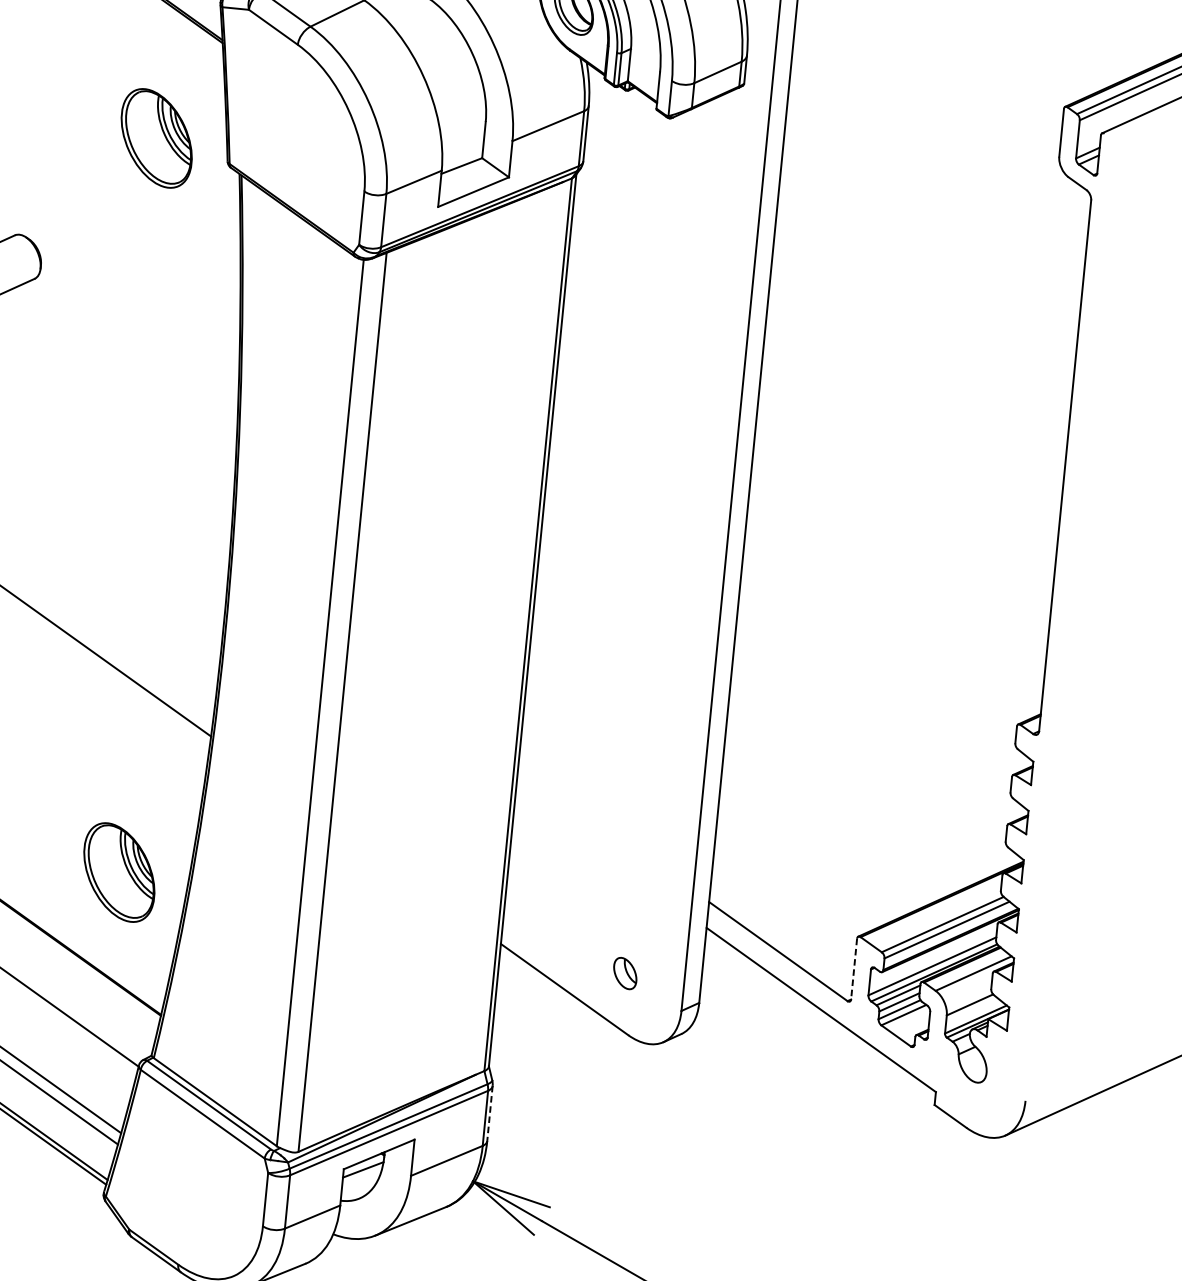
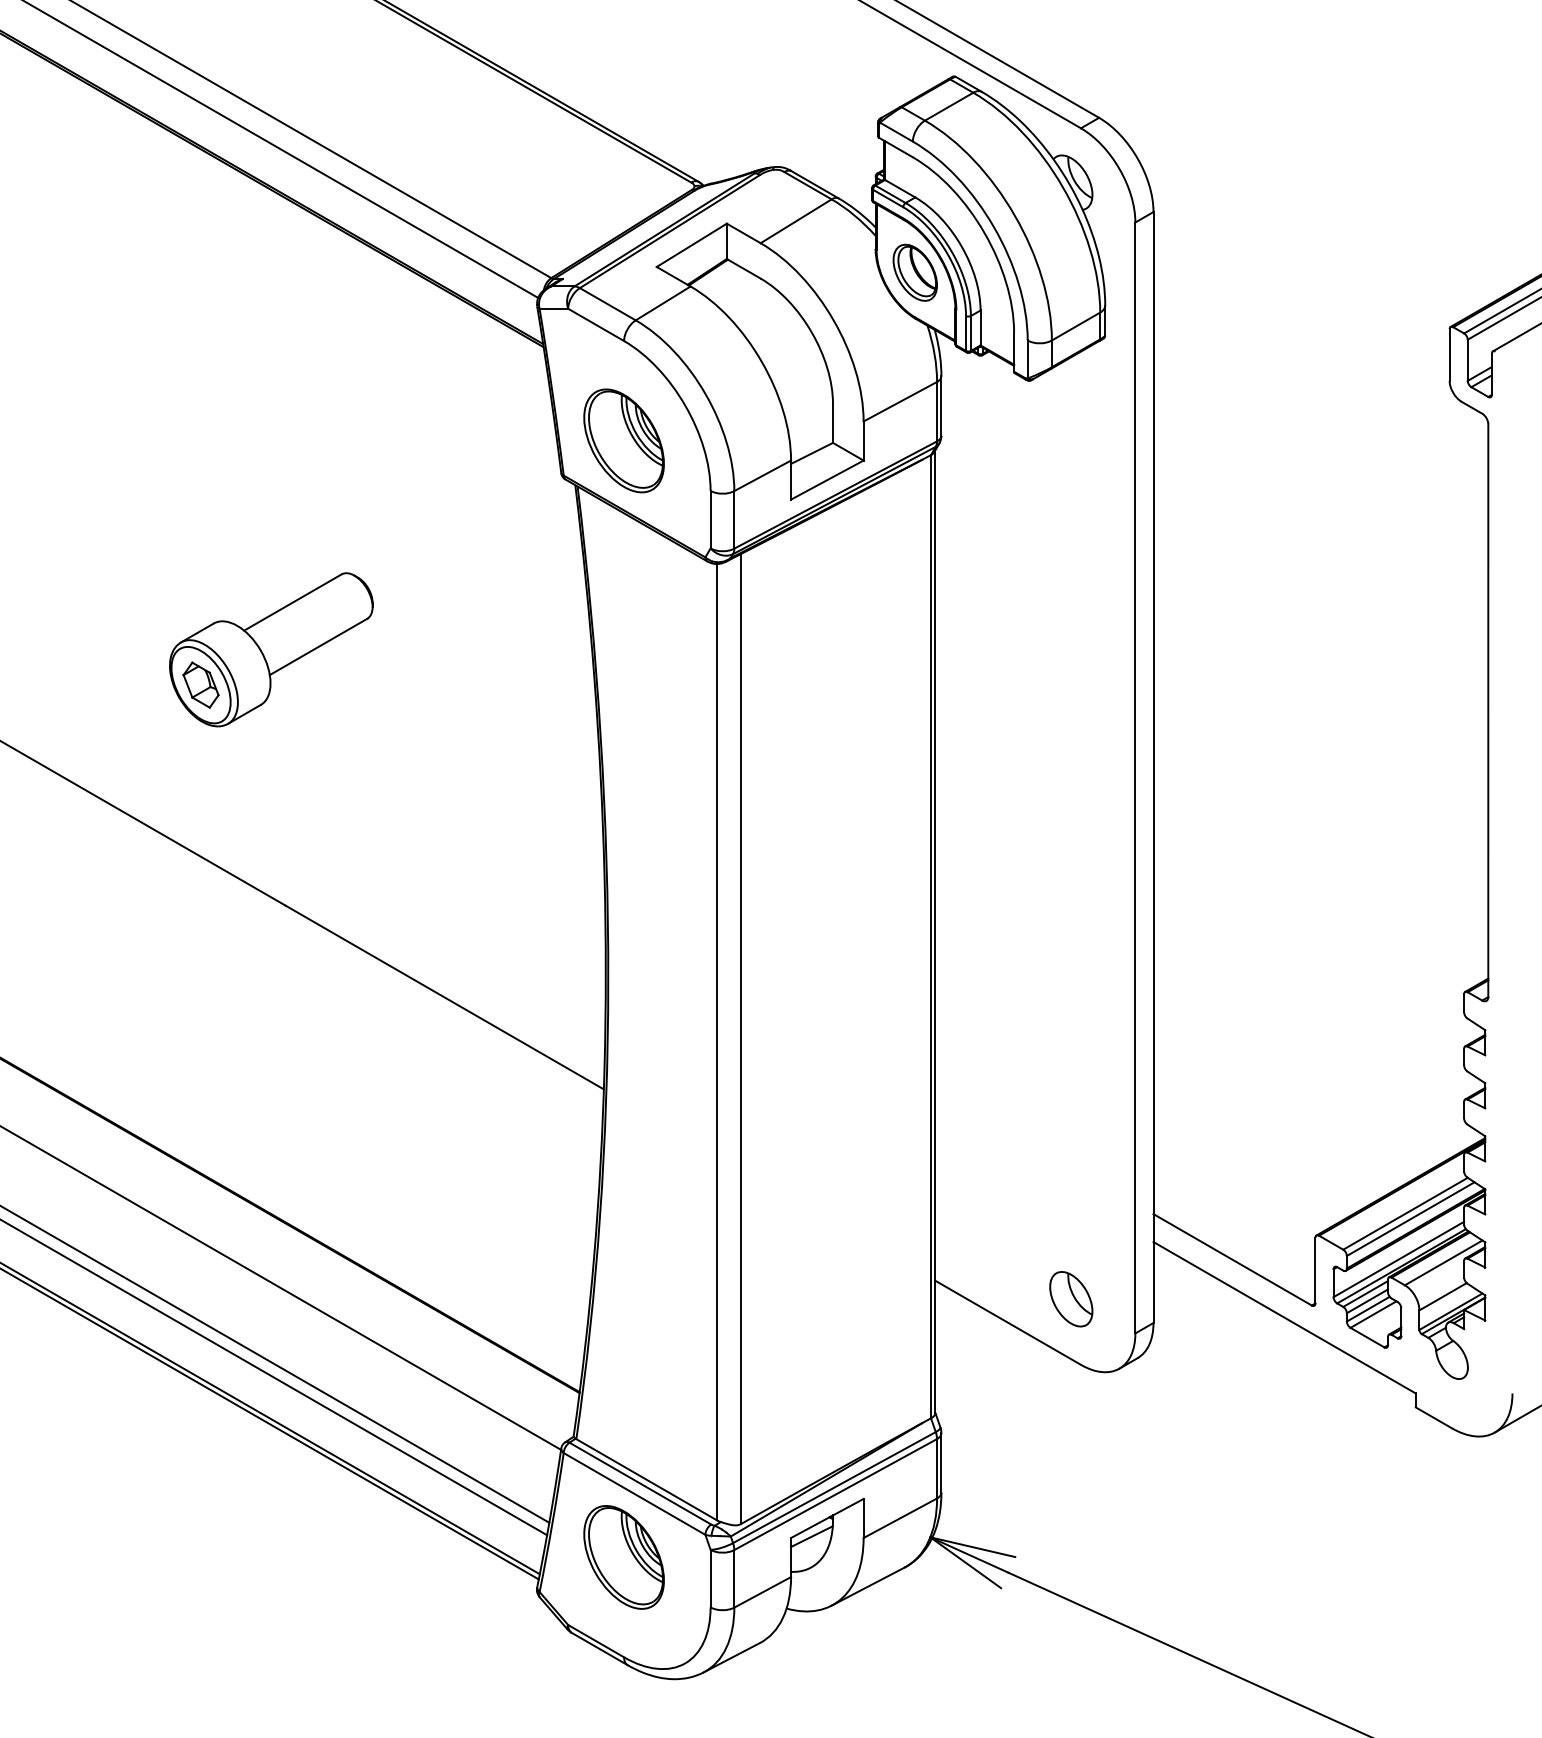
part: (156, 138) -> (623, 440), moved
part: (118, 872) -> (623, 1557), moved
line: (854, 969) -> (1315, 1270), dashed -> solid
part: (625, 973) -> (1071, 1299), size x1.67
line: (490, 1112) -> (941, 1462), dashed -> solid

